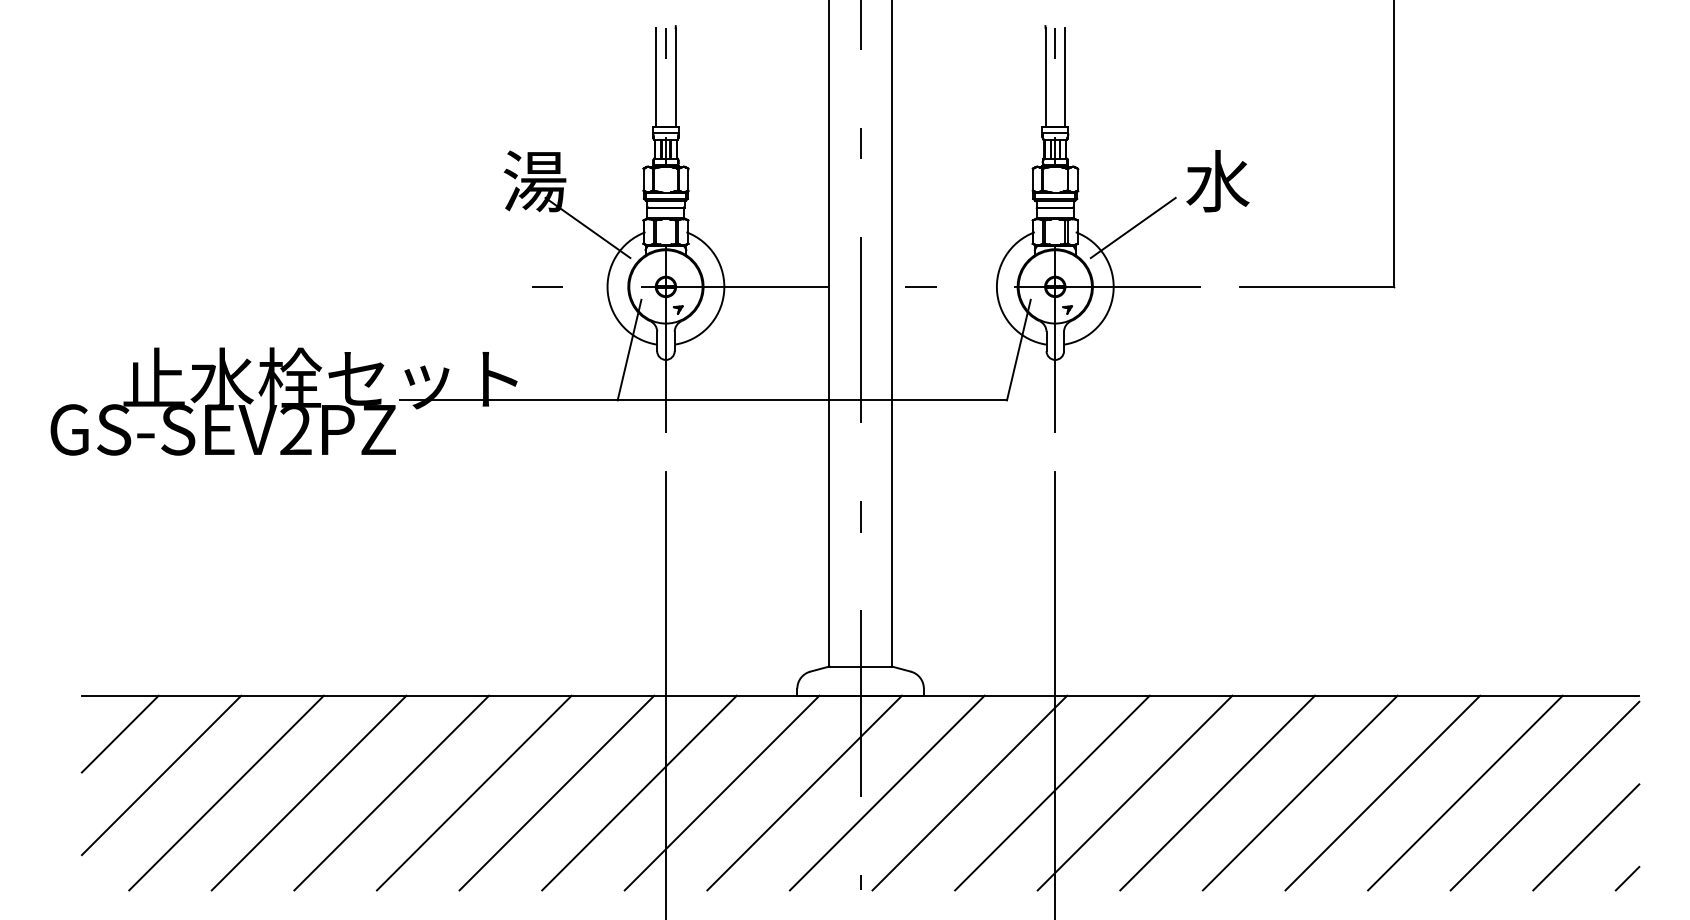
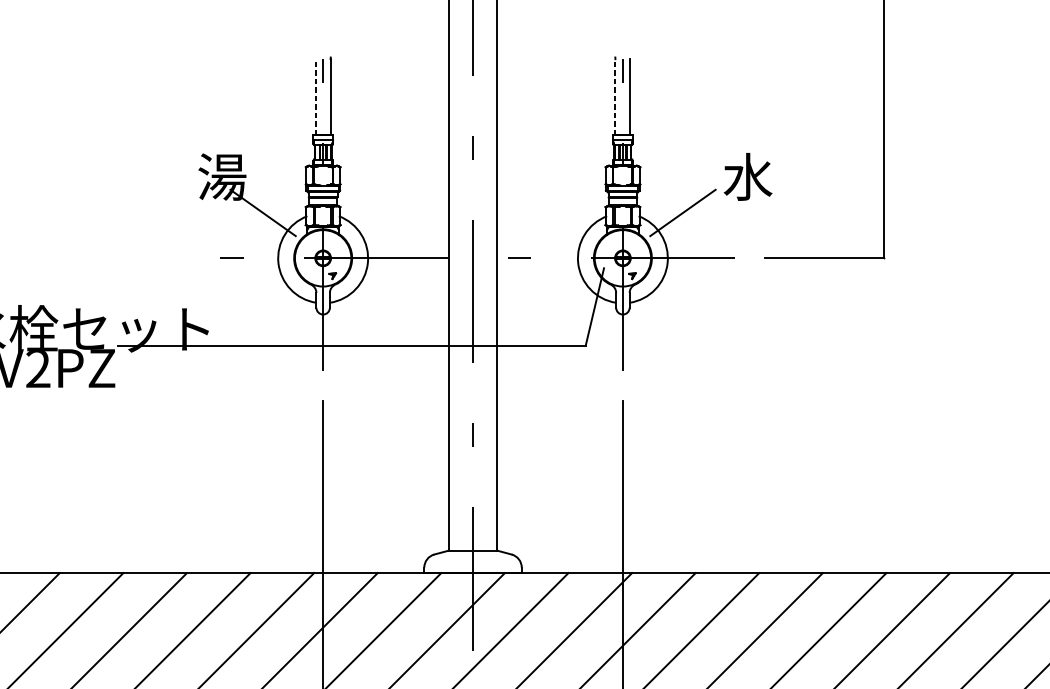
line: (656, 77) -> (315, 97), solid -> dashed
line: (1045, 77) -> (615, 97), solid -> dashed
line: (629, 349) -> (295, 306), removed

